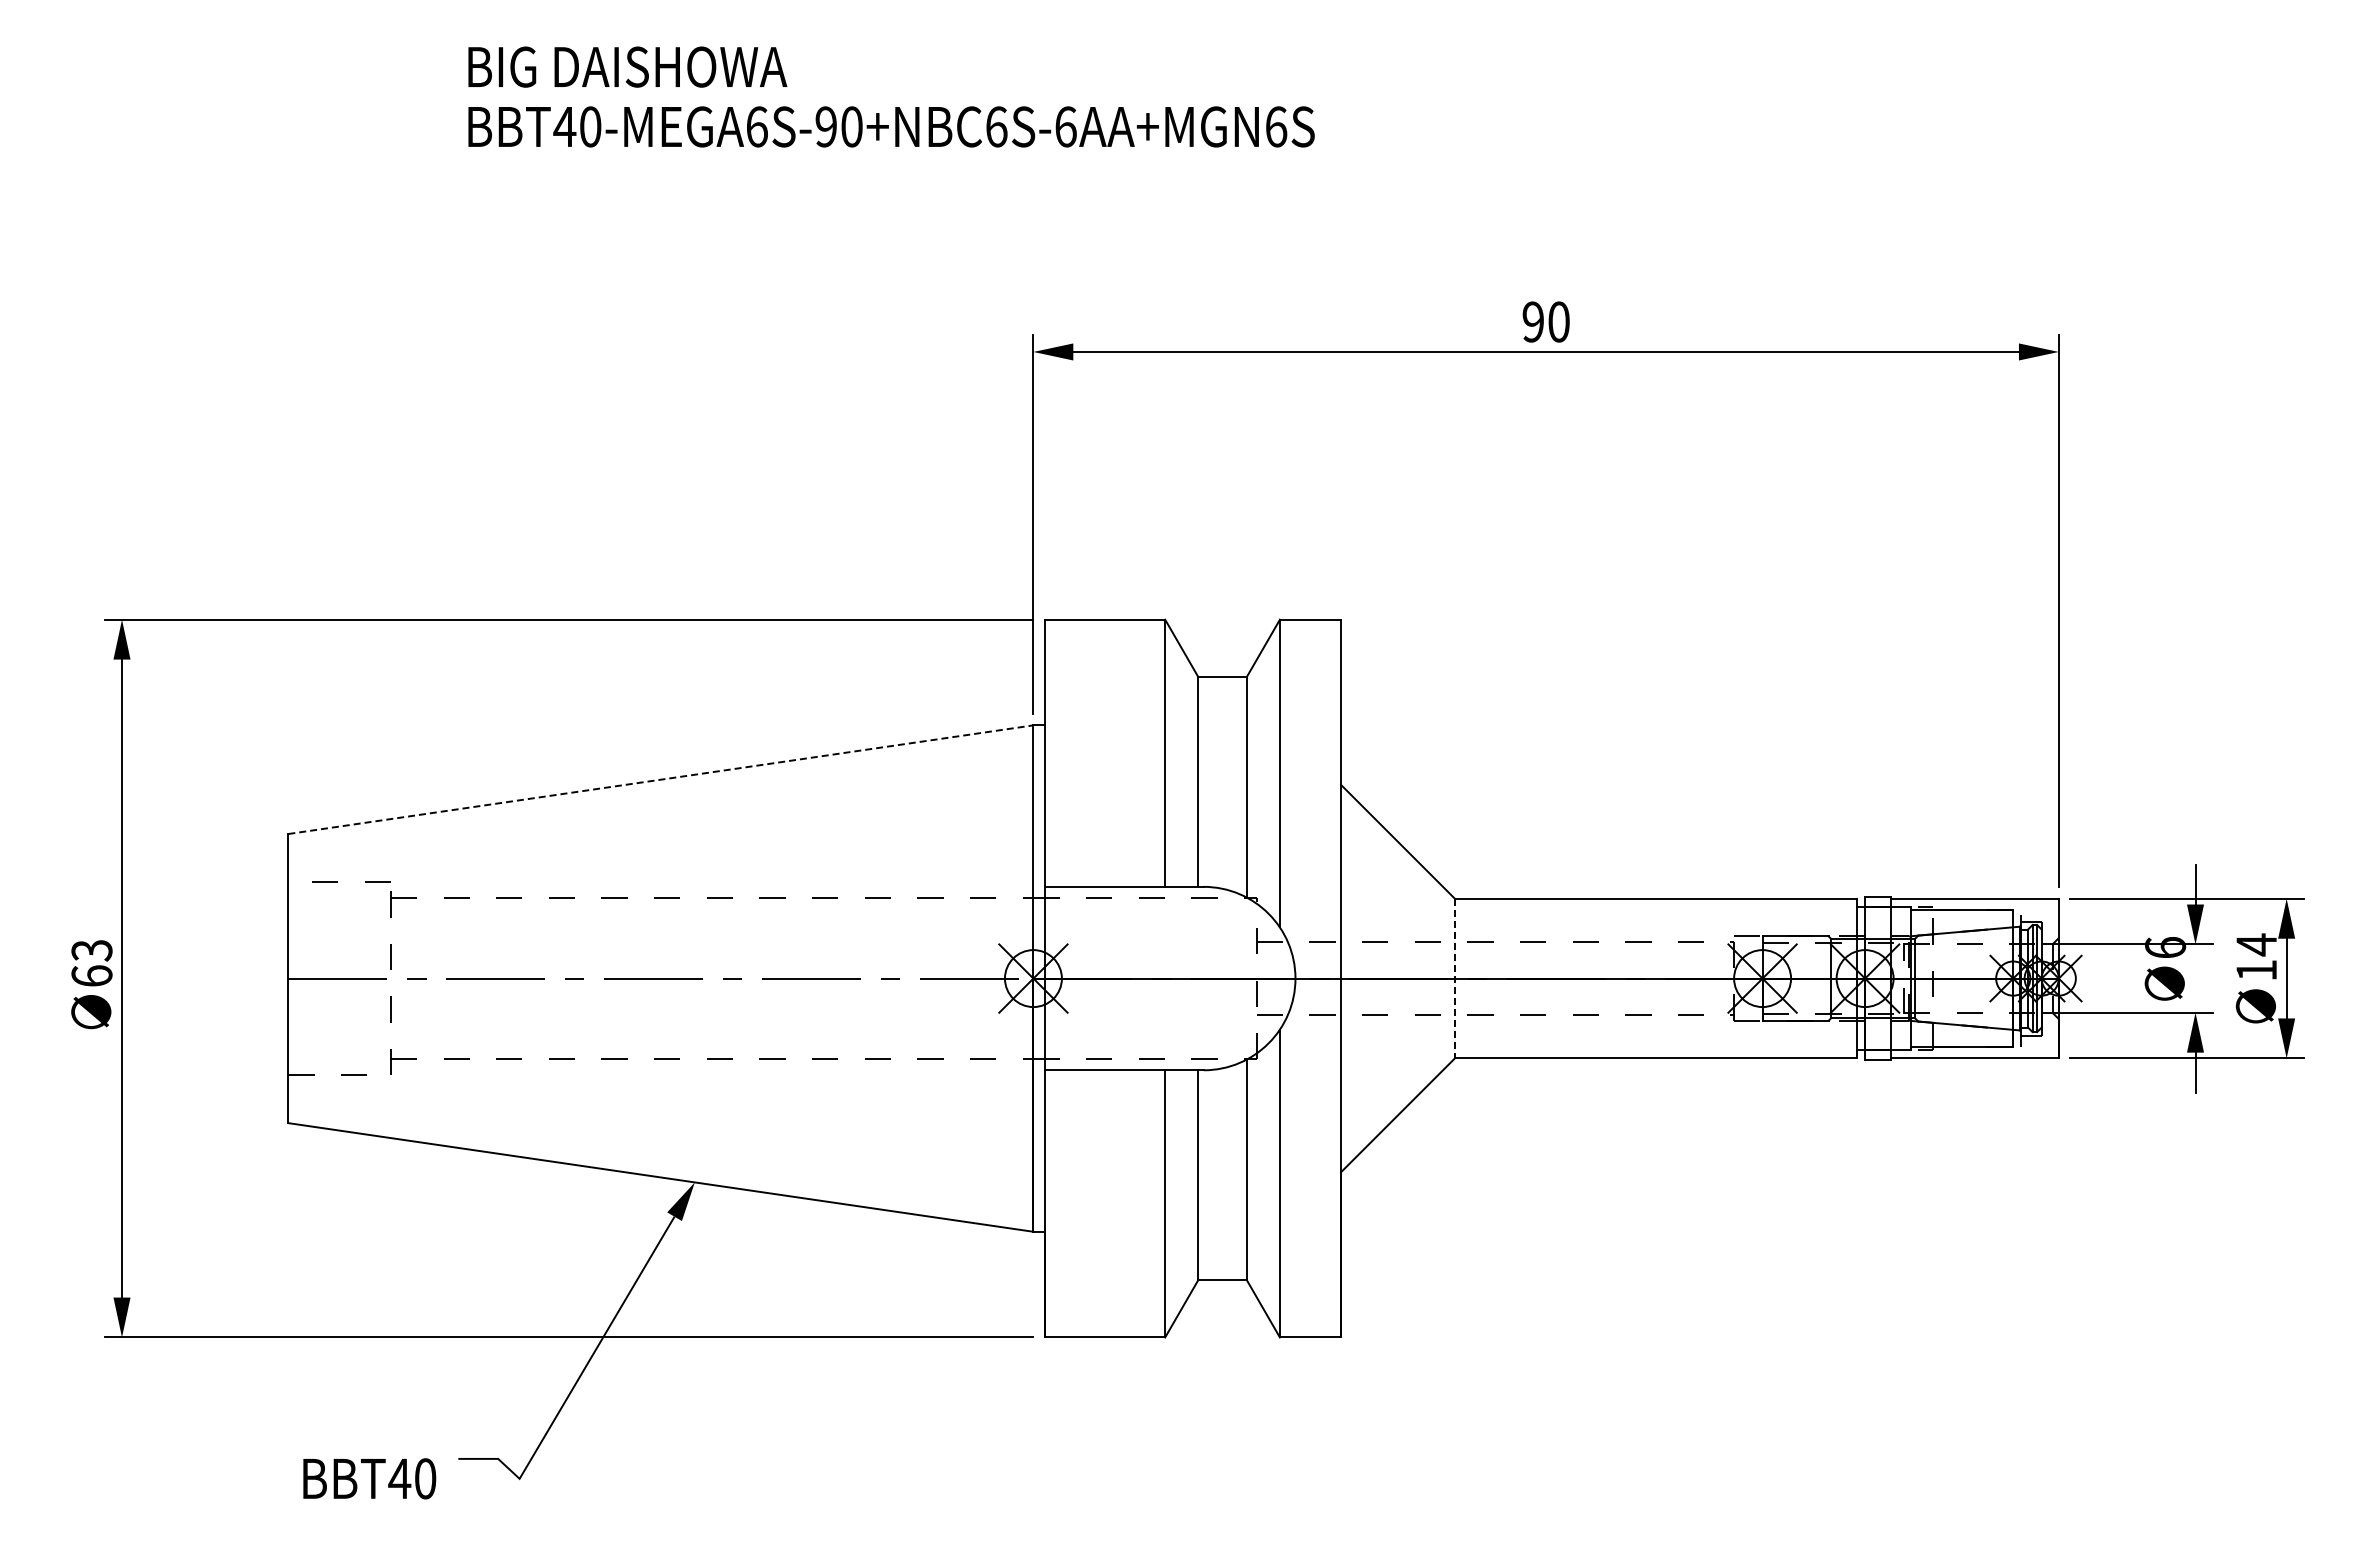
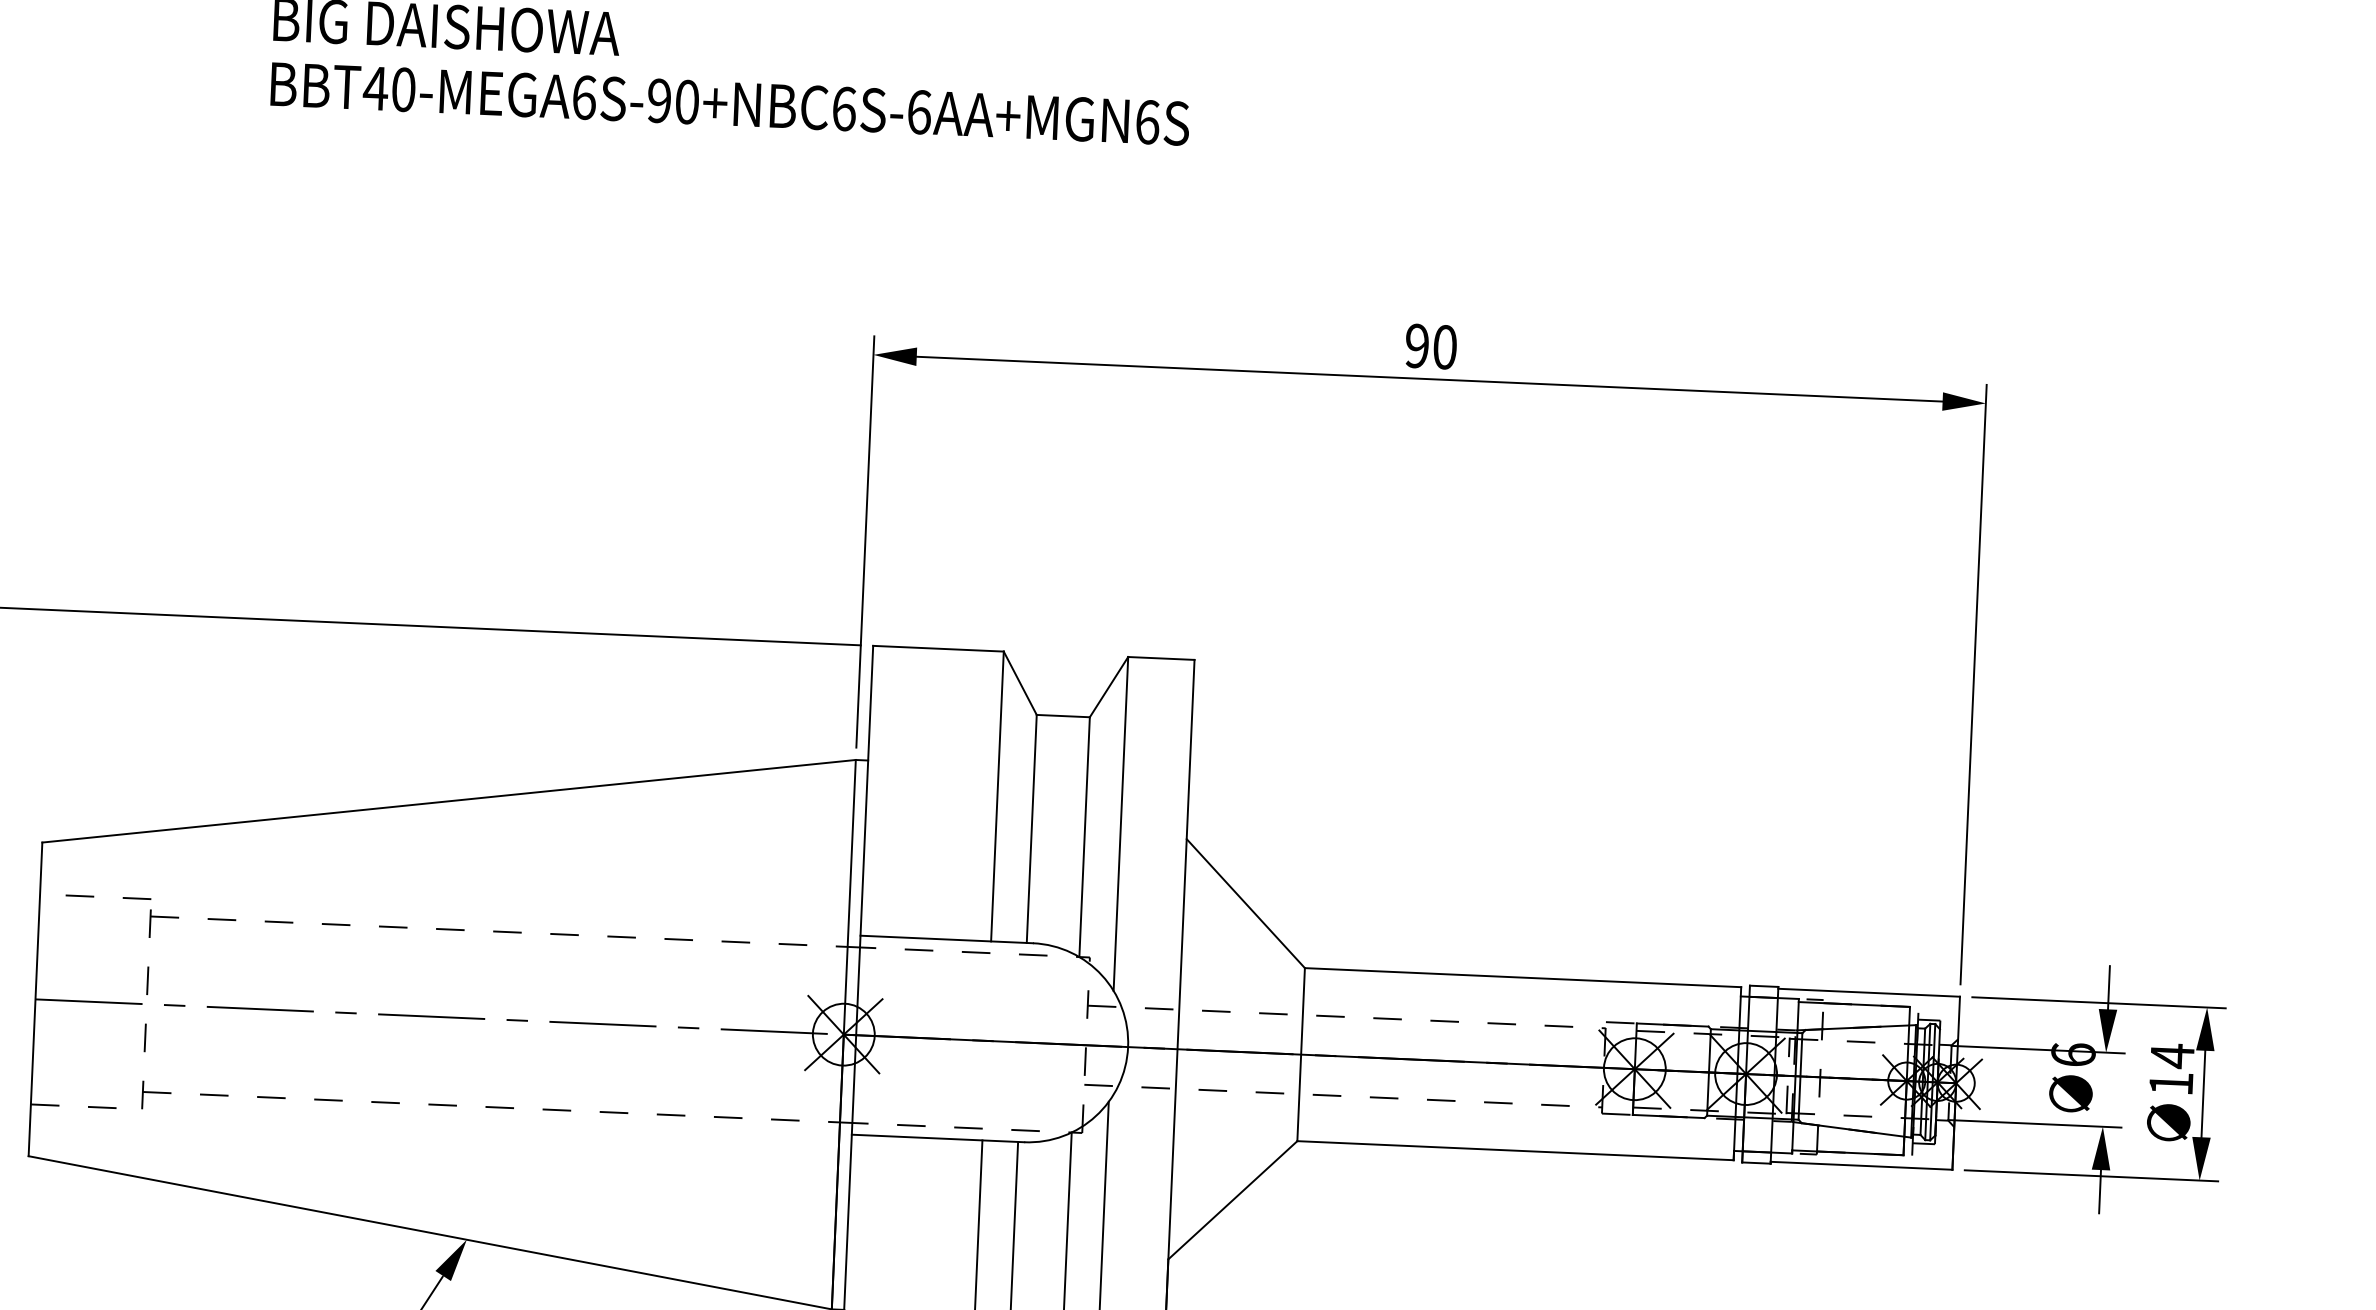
line: (661, 779) -> (449, 801), dashed -> solid
line: (1454, 978) -> (1300, 1054), dashed -> solid

